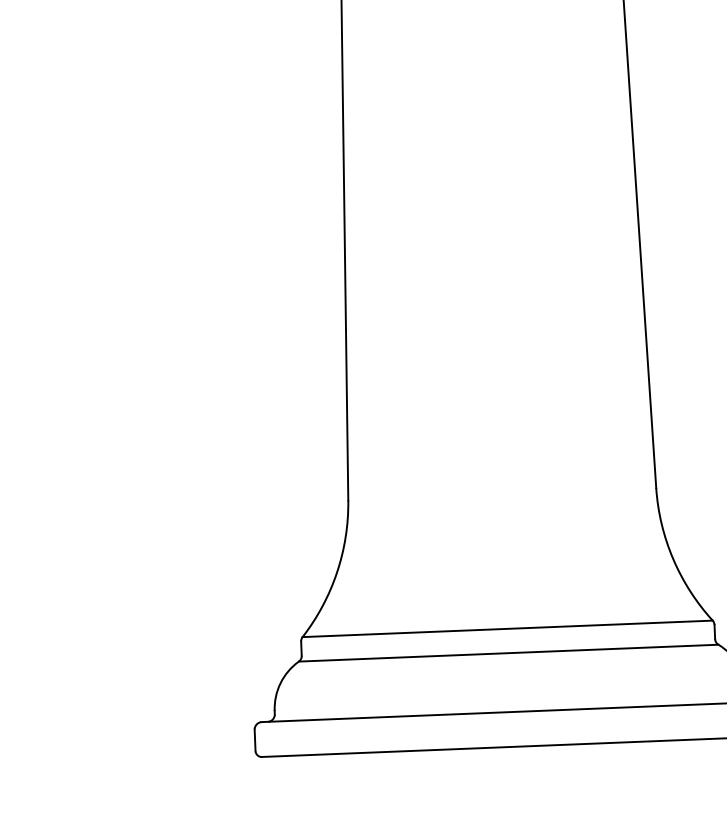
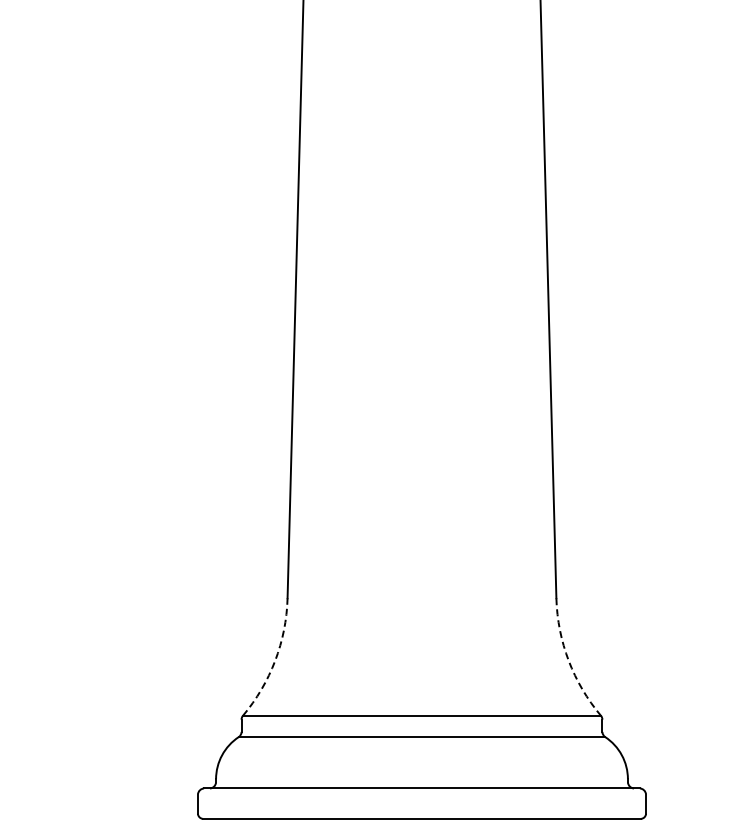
arc: (672, 558) -> (568, 660), solid -> dashed
arc: (337, 572) -> (275, 660), solid -> dashed

